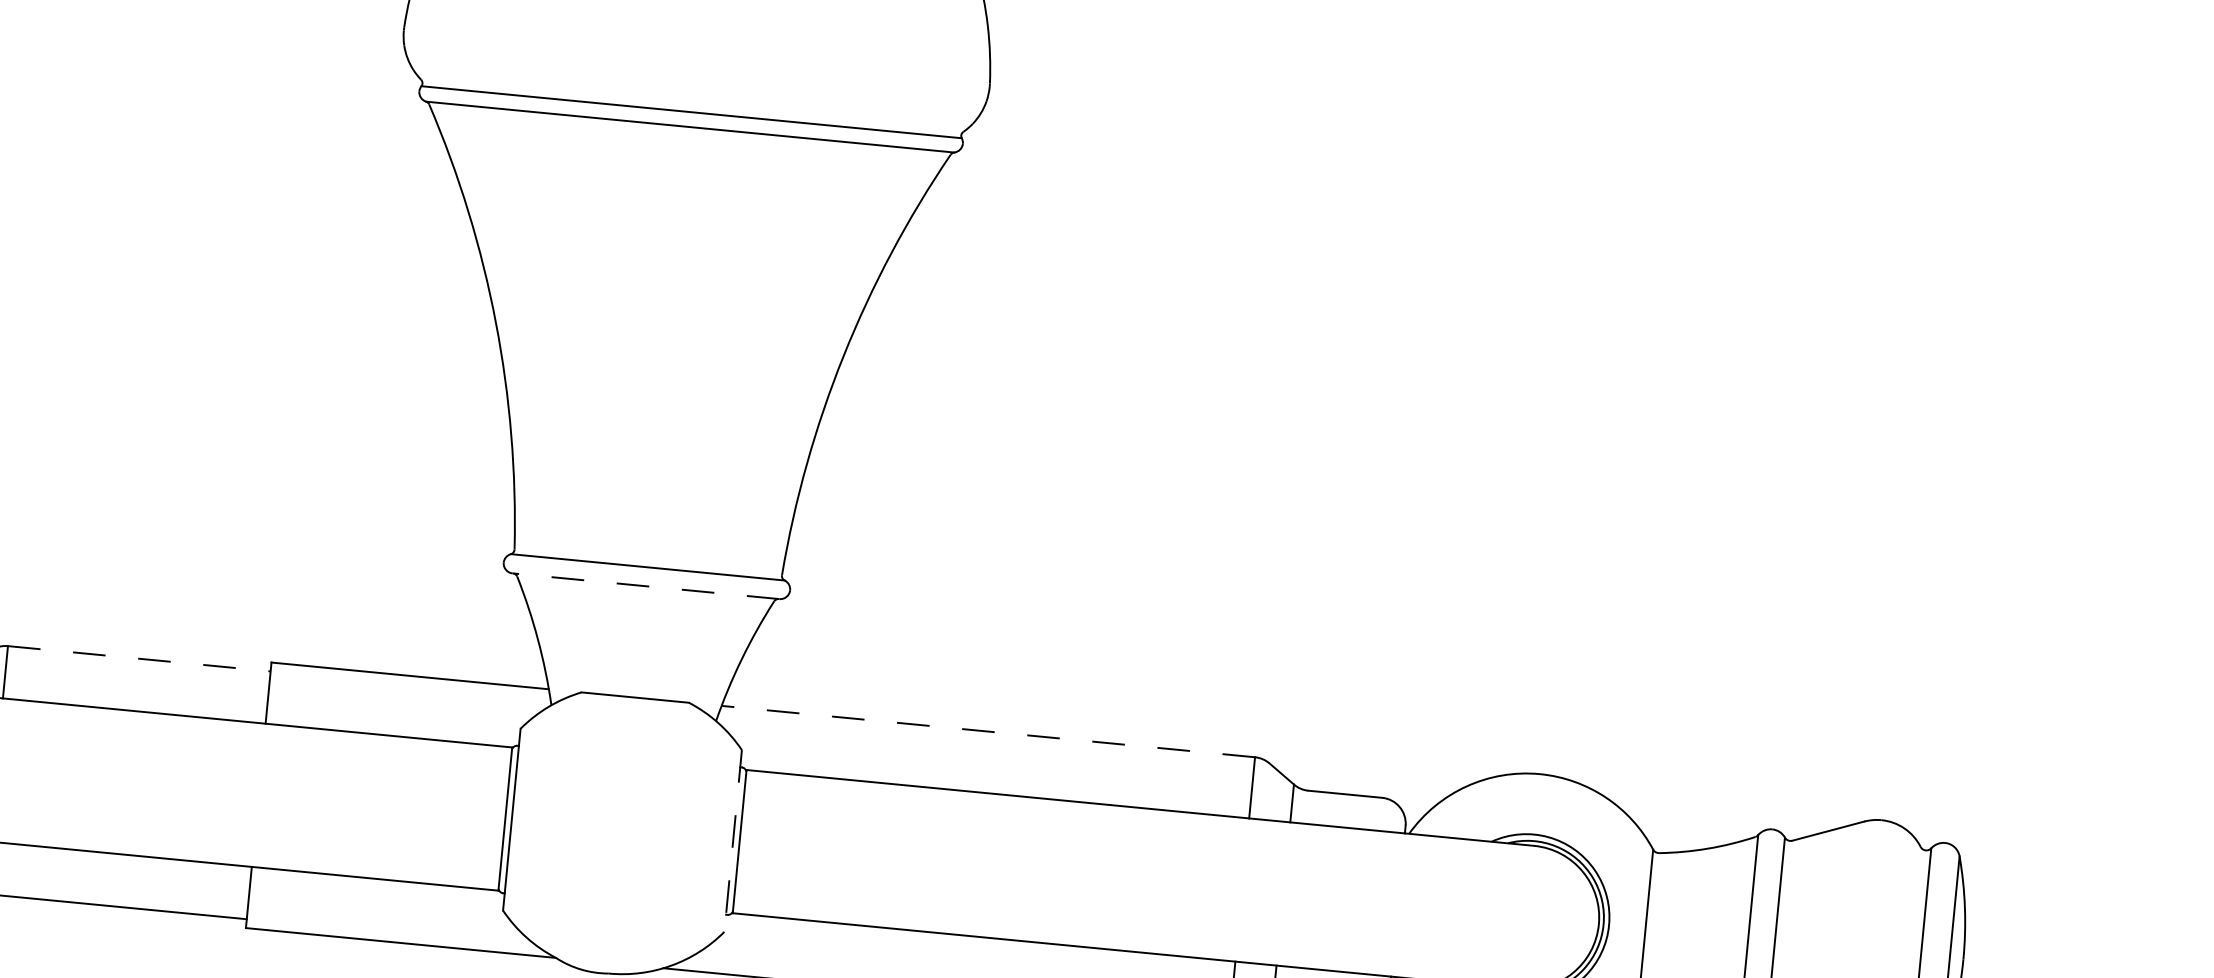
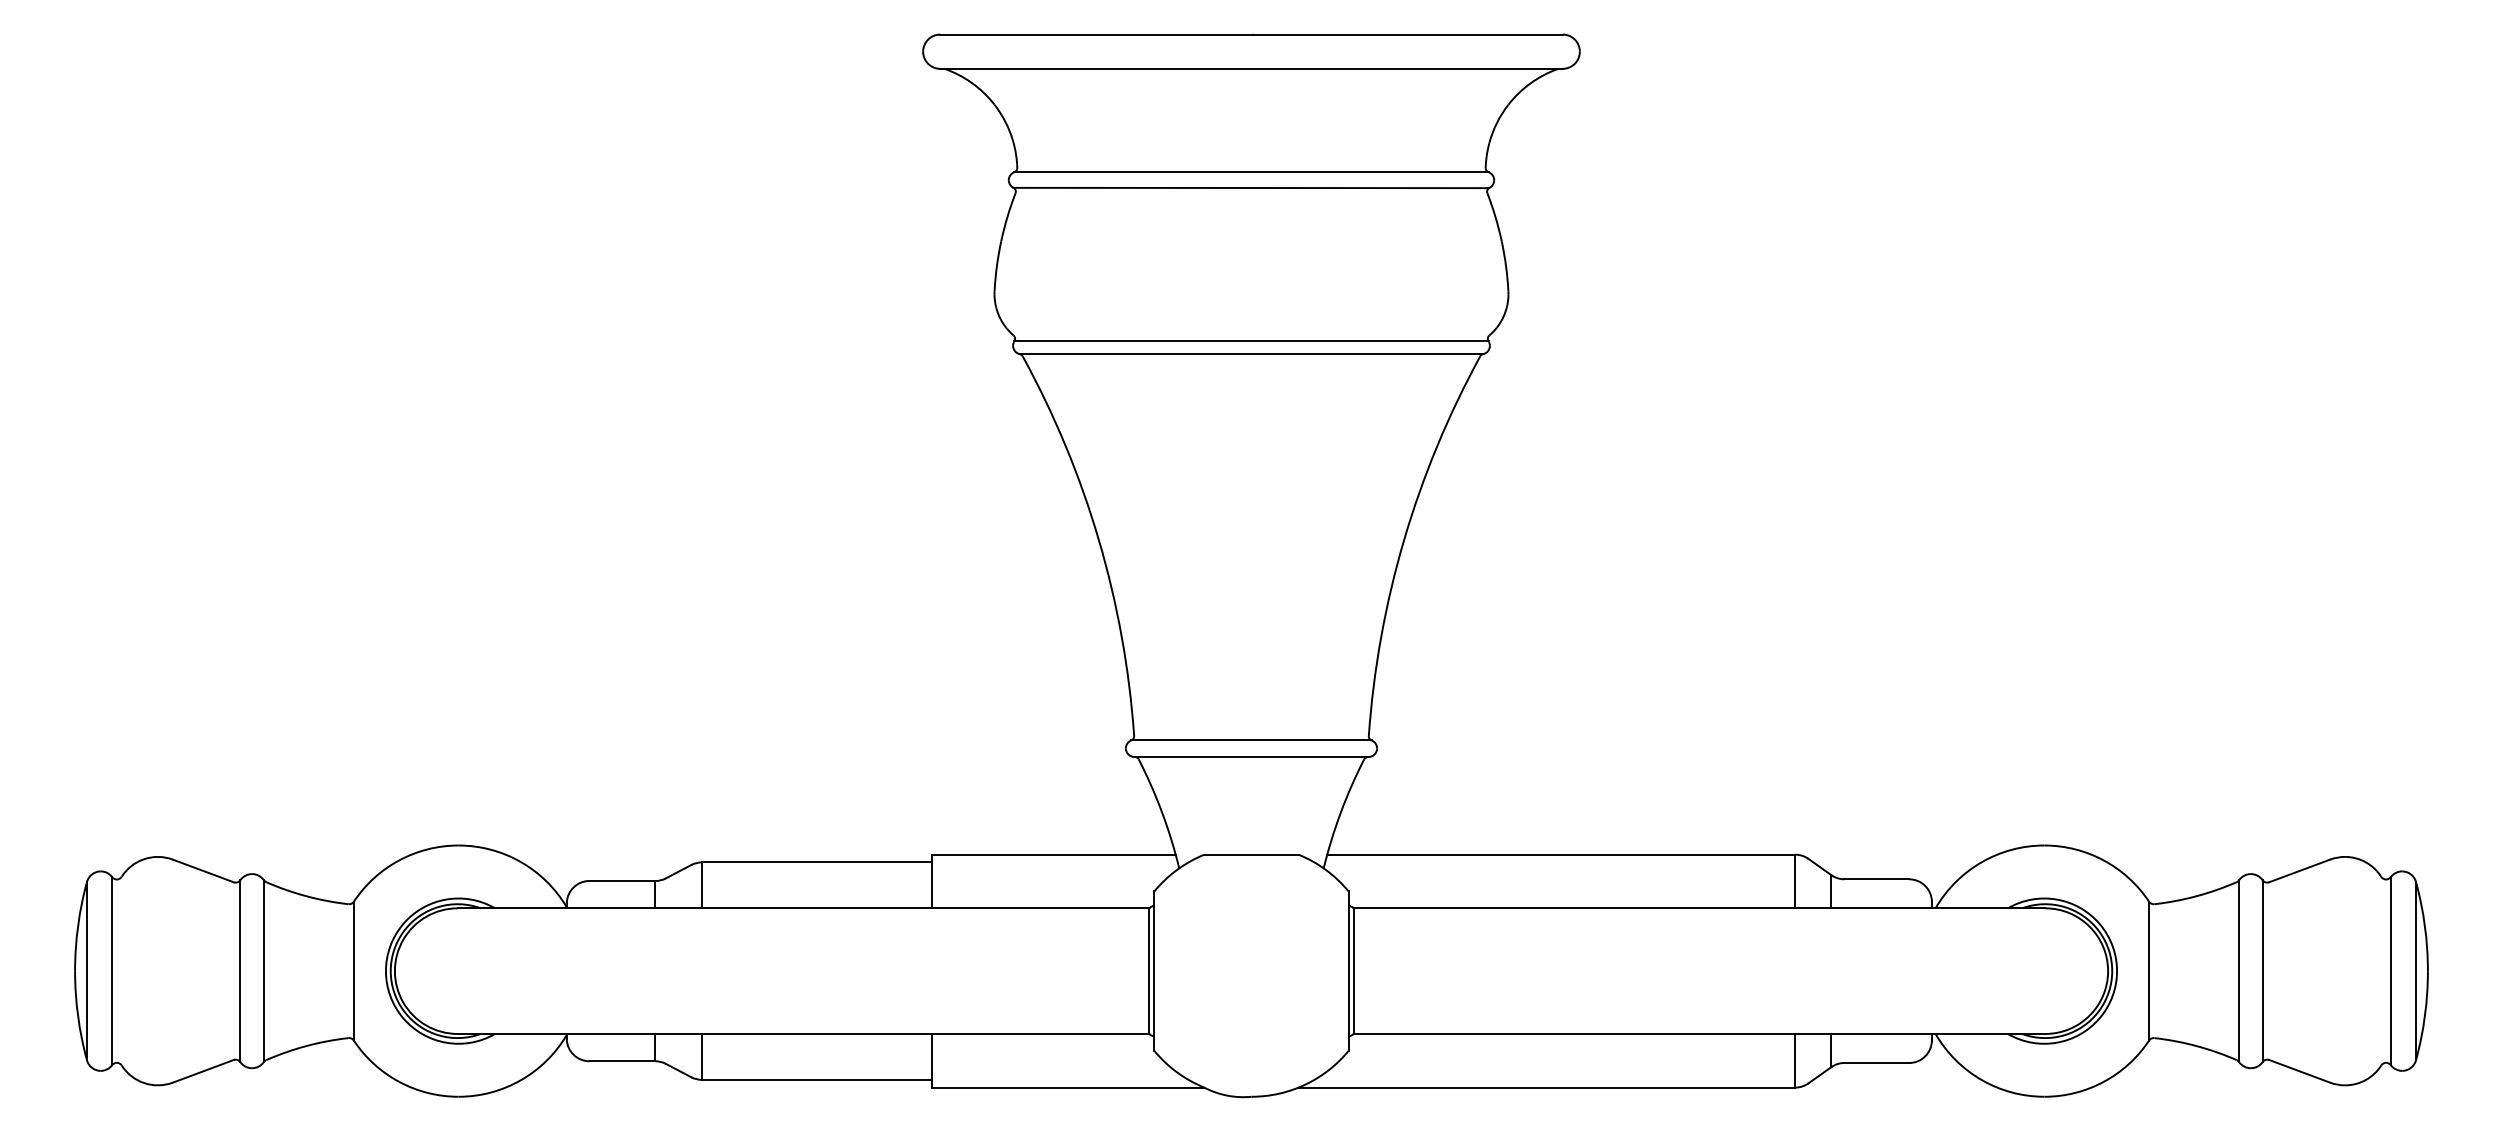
line: (646, 585) -> (1251, 756), dashed -> solid
line: (139, 658) -> (817, 862), dashed -> solid
line: (988, 731) -> (1561, 854), dashed -> solid
line: (733, 841) -> (1348, 971), dashed -> solid

